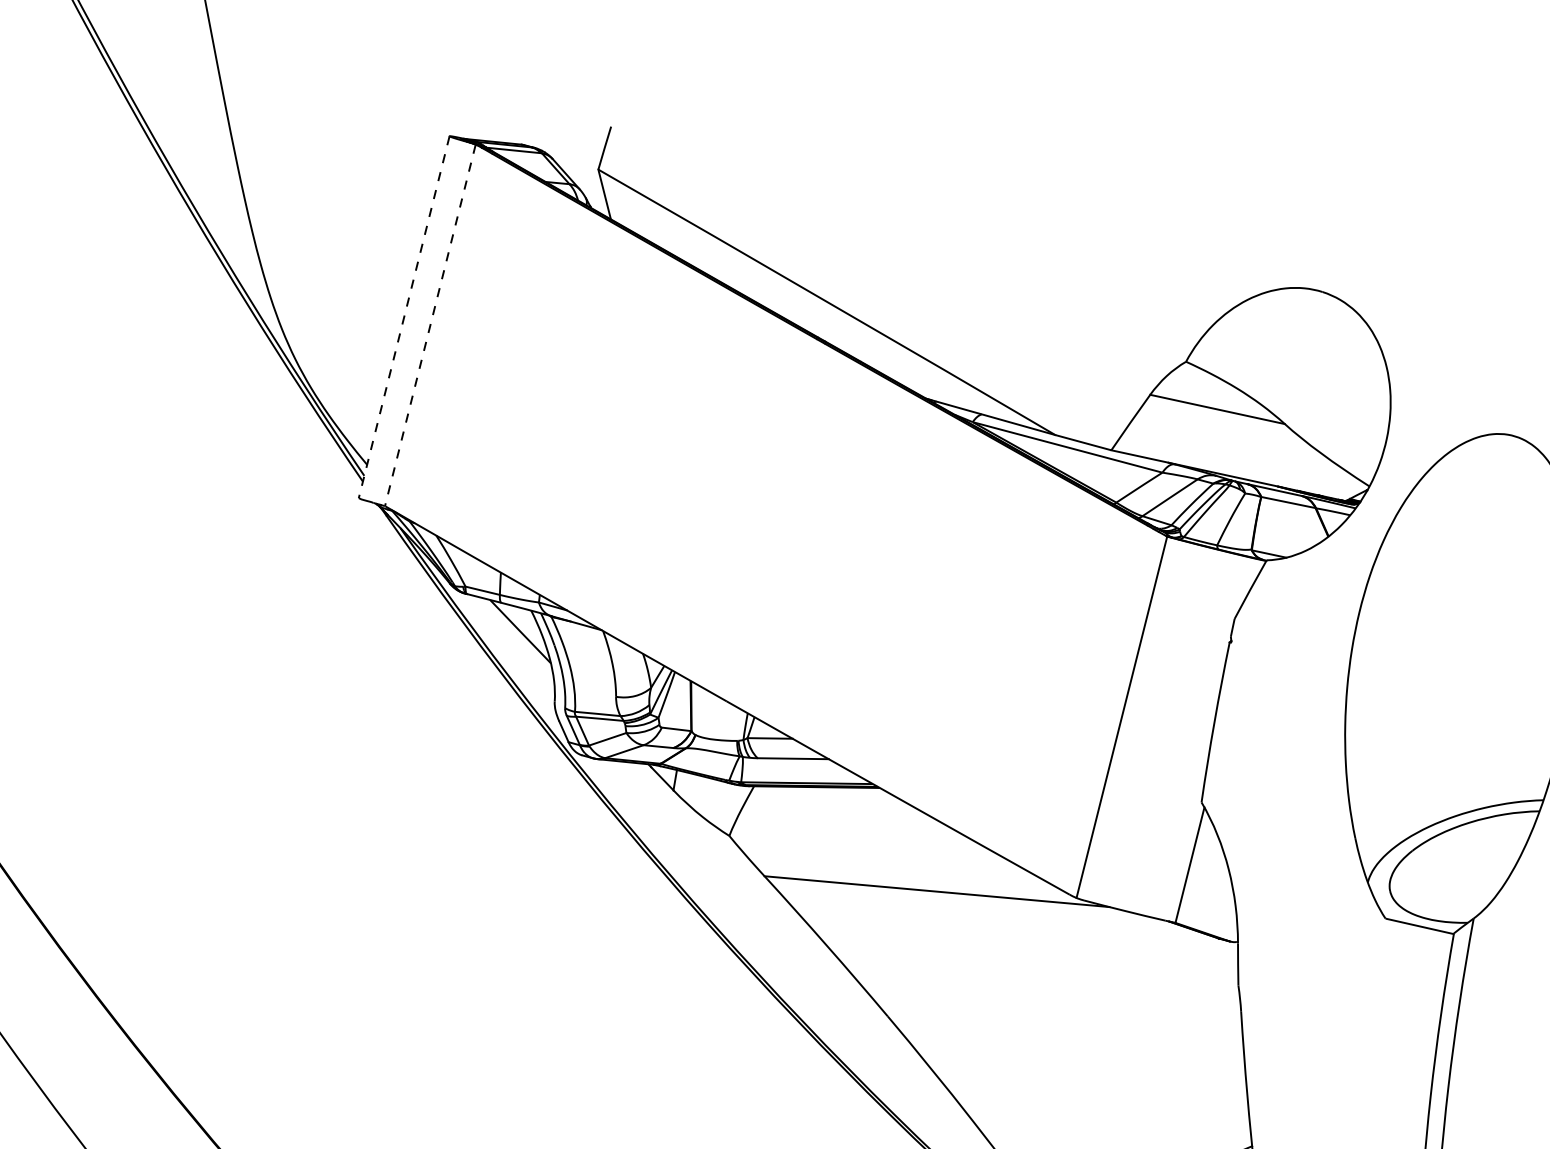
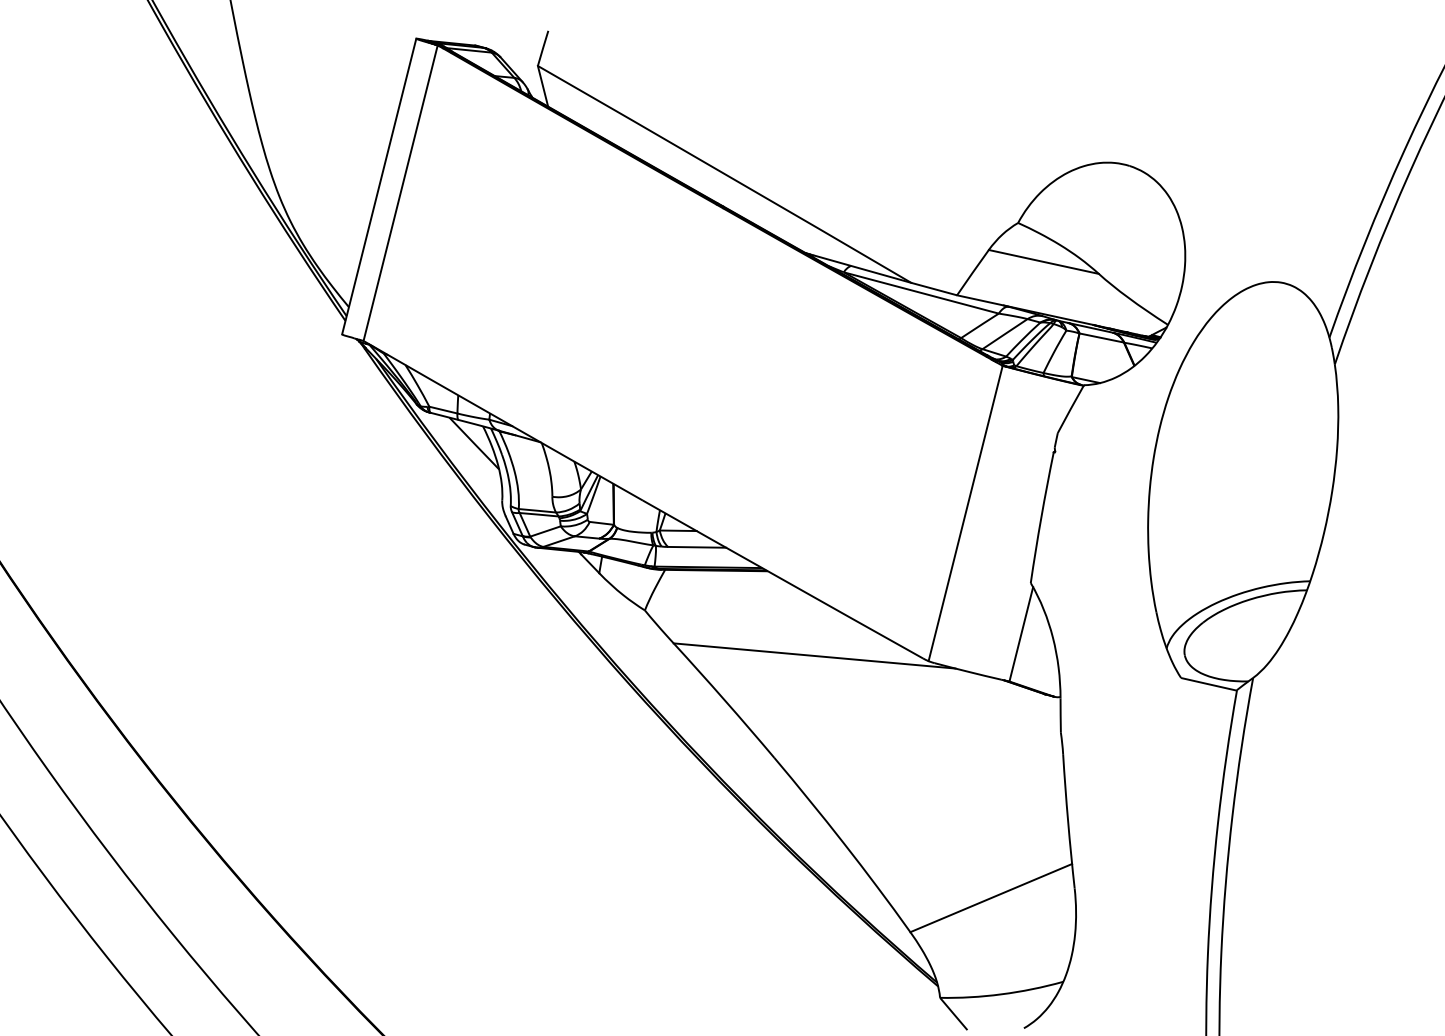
line: (404, 318) -> (379, 187), dashed -> solid
line: (430, 325) -> (400, 193), dashed -> solid

